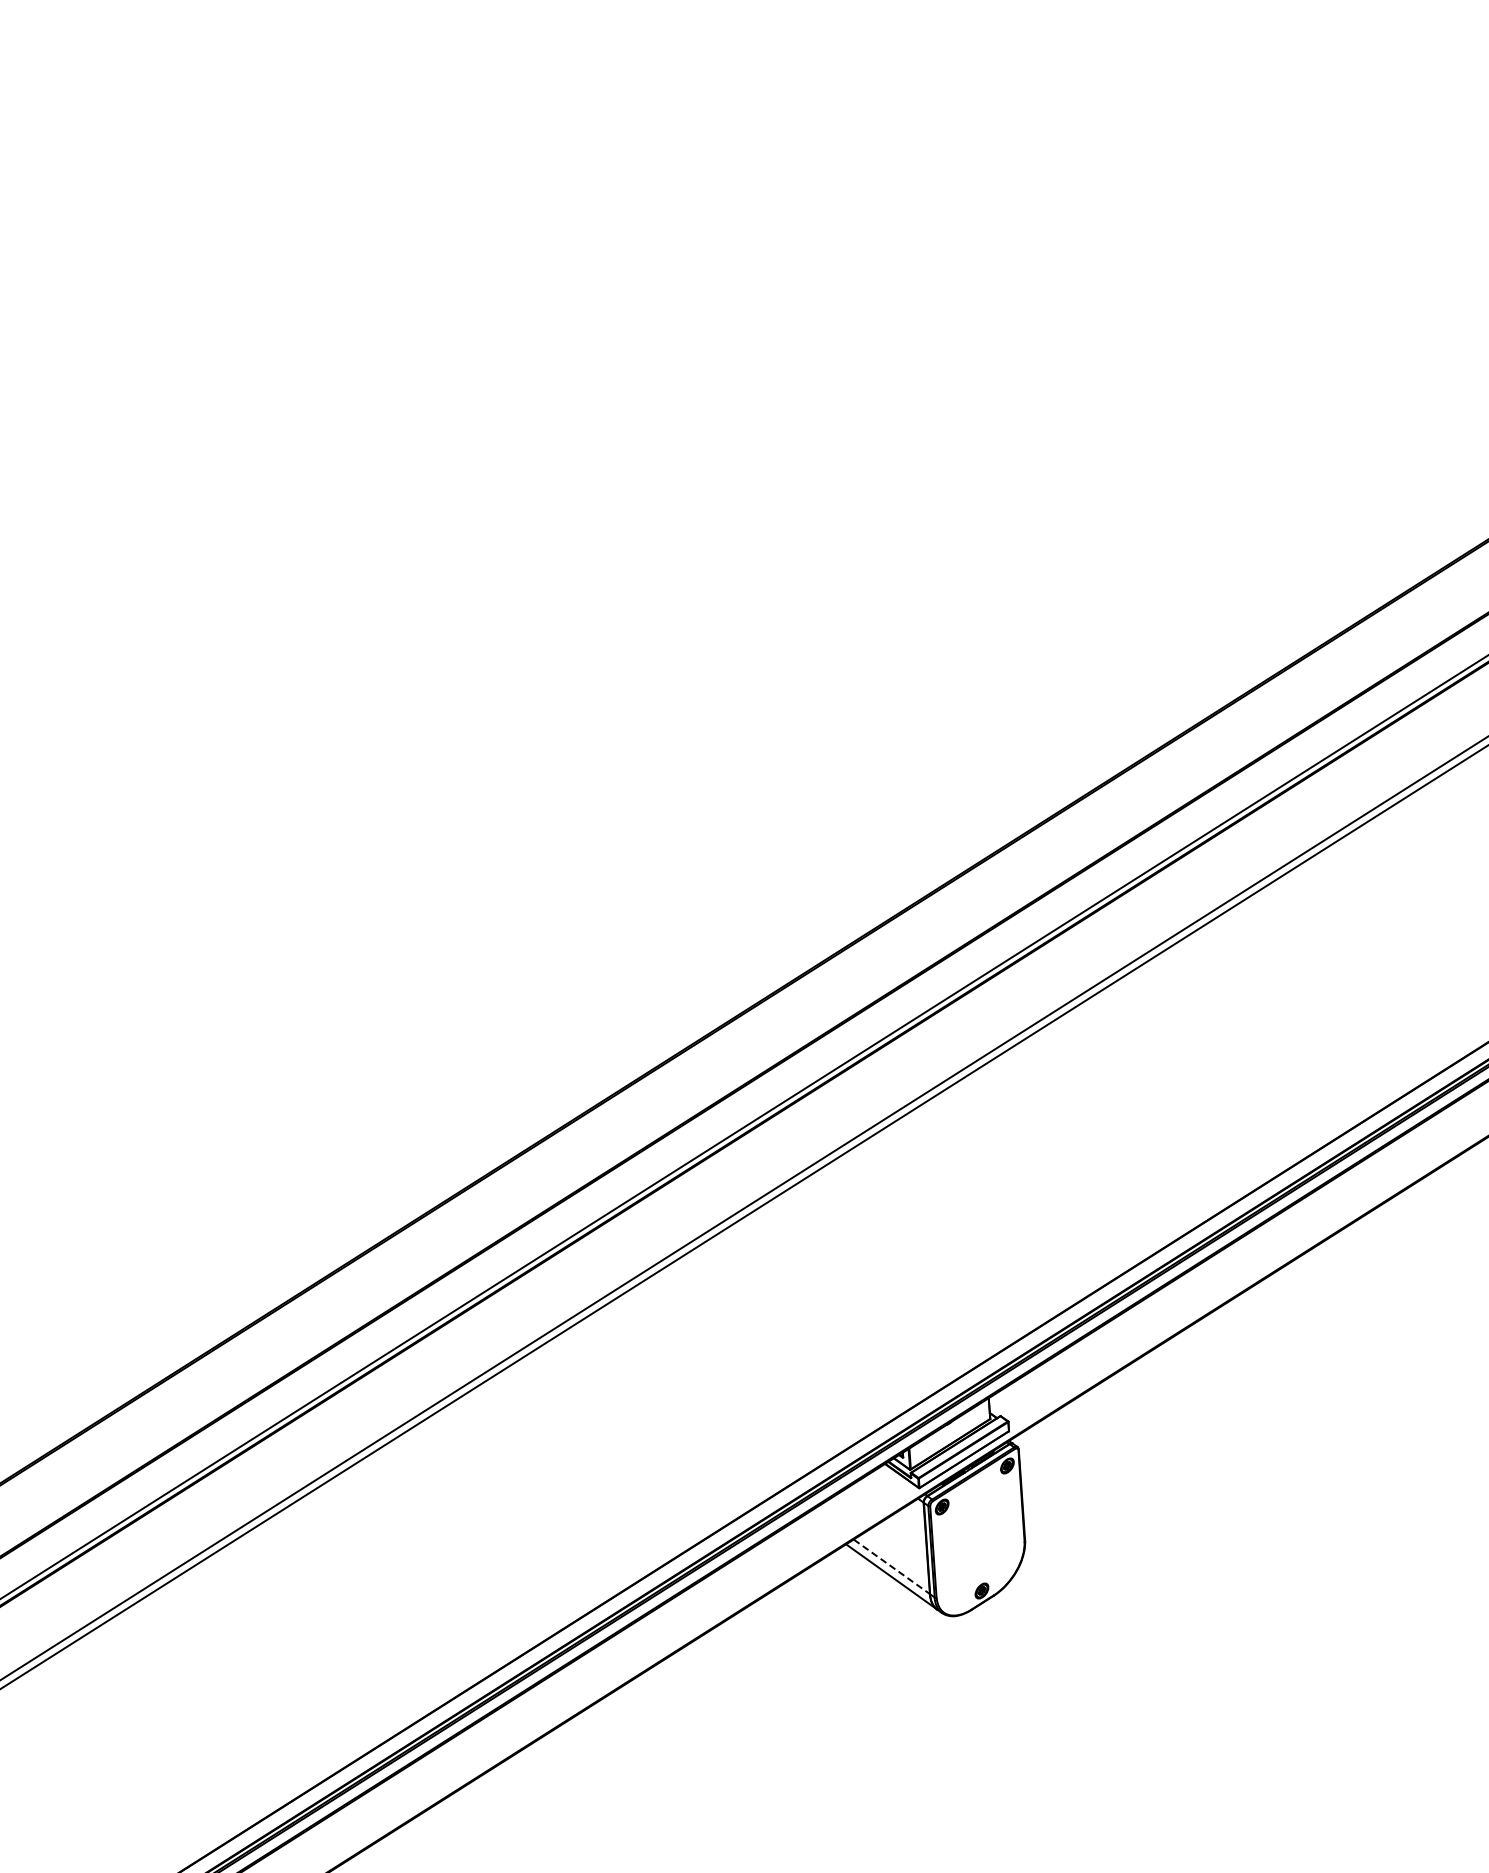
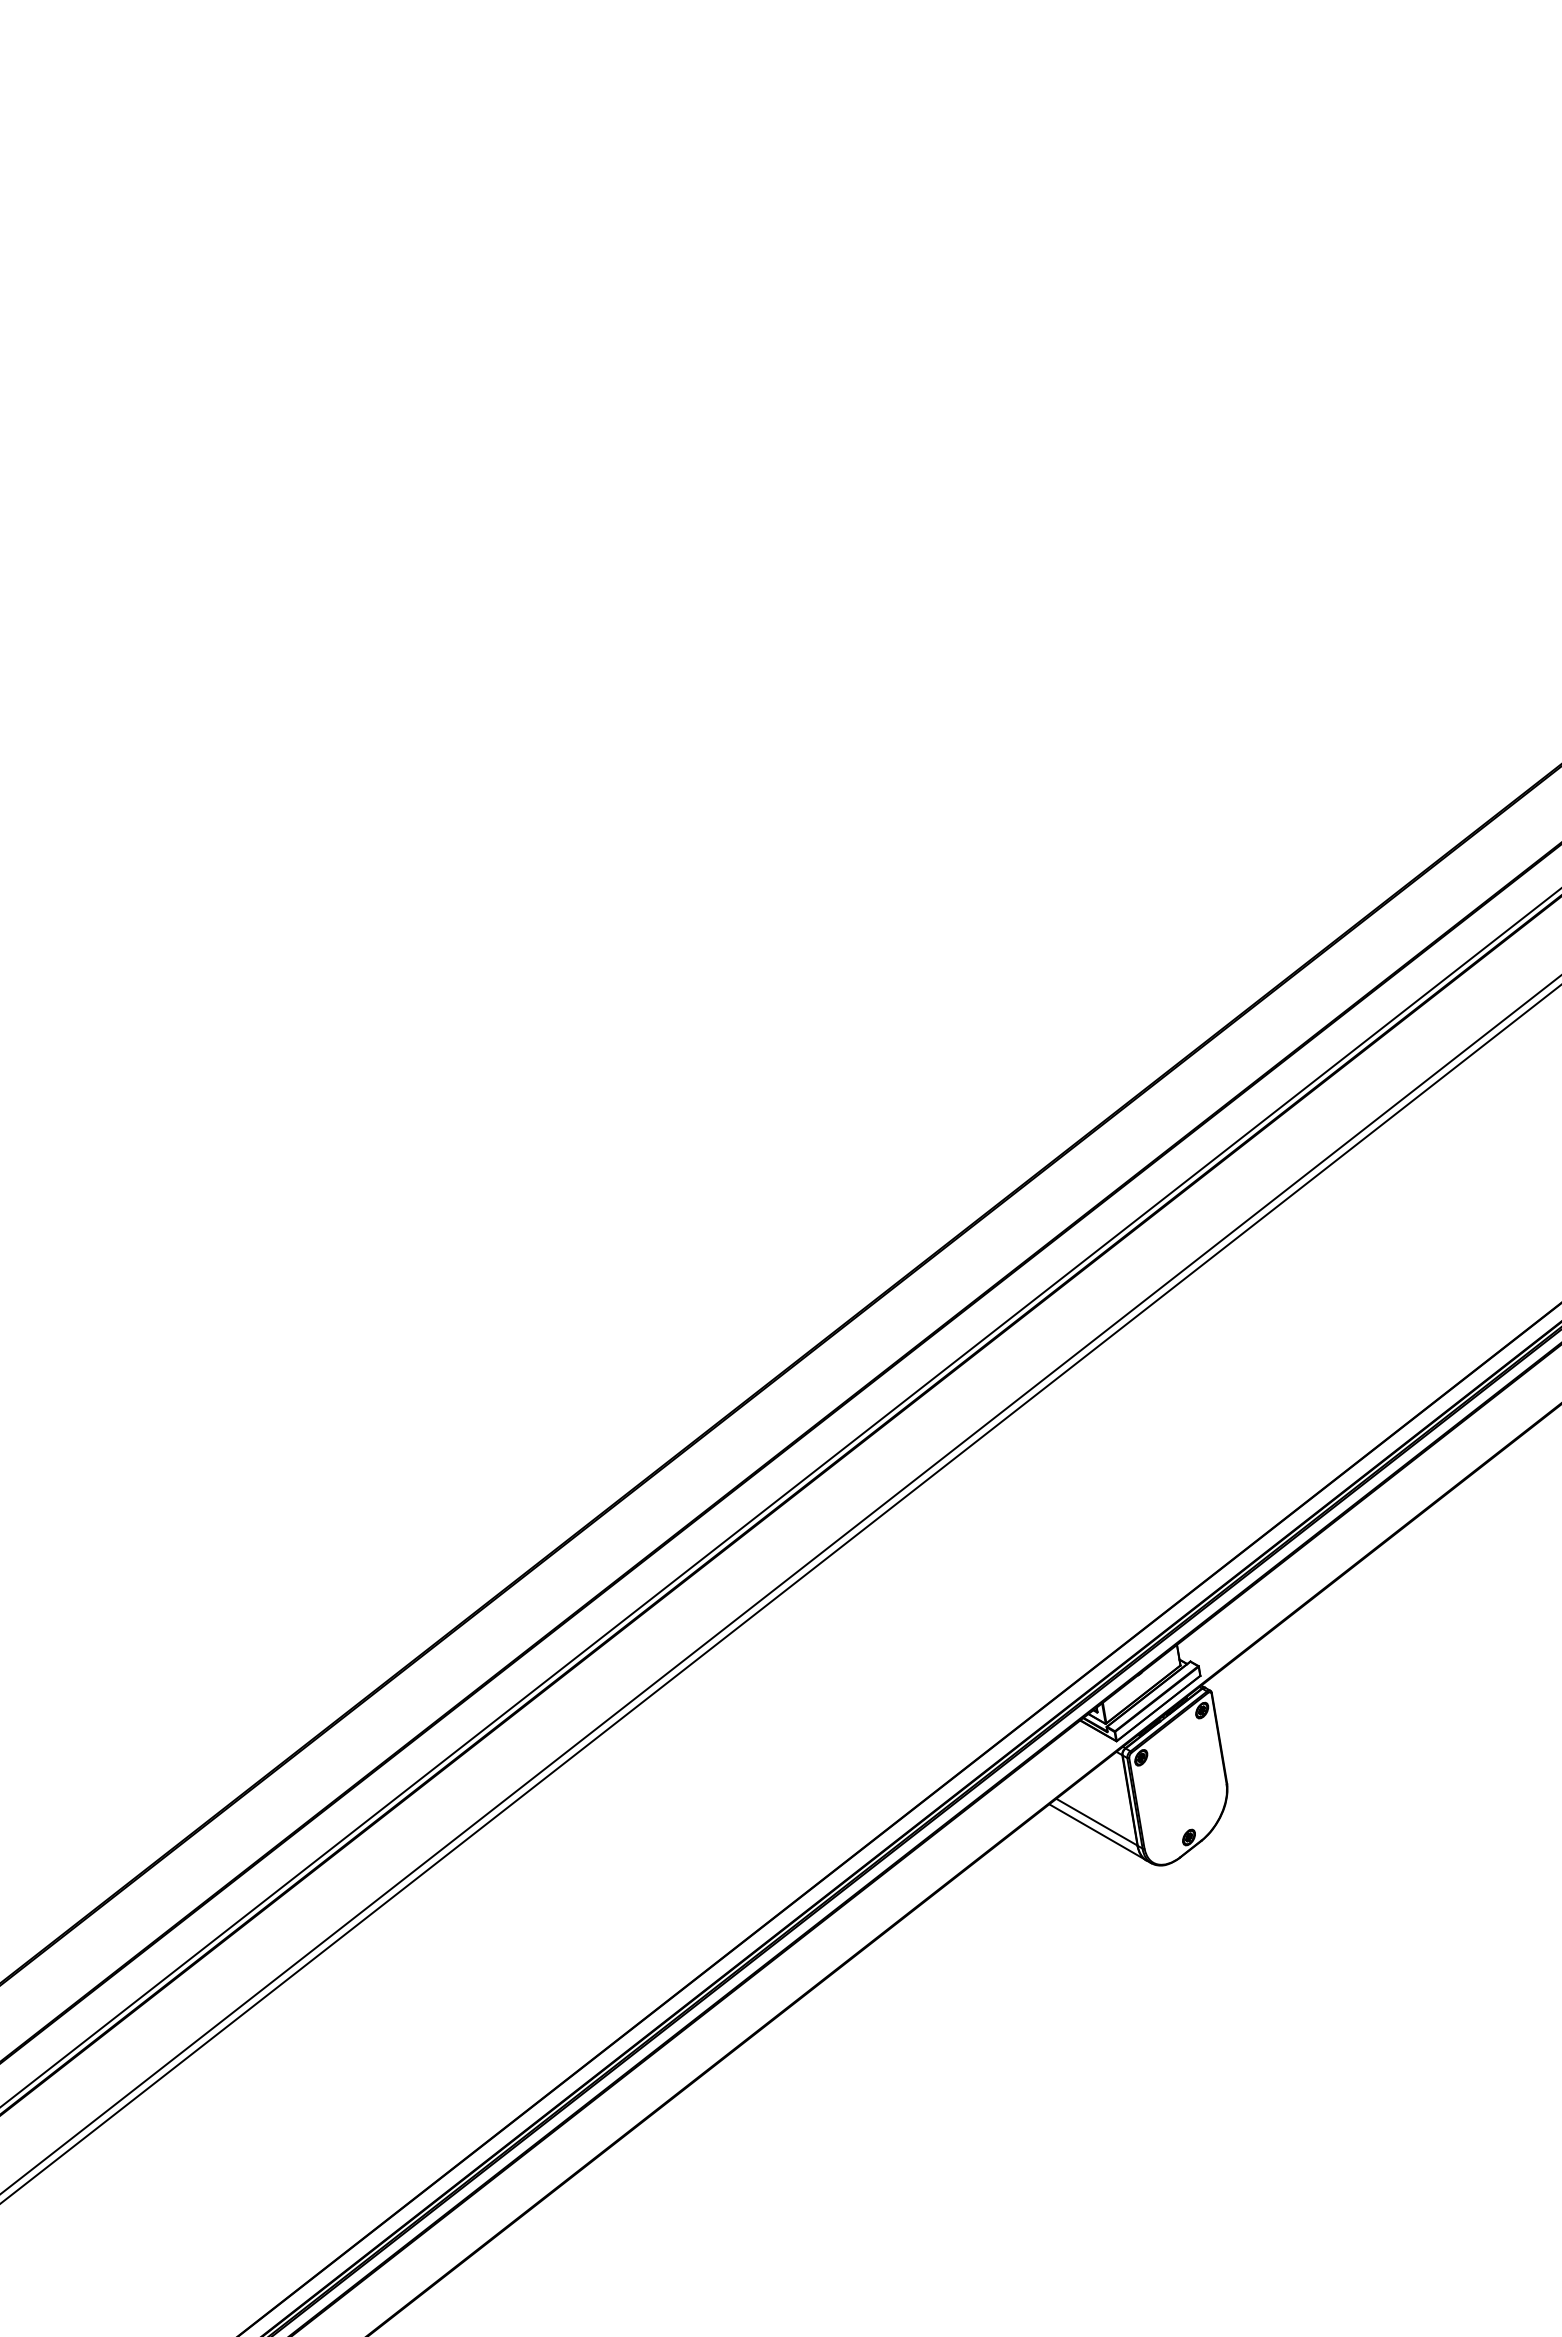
line: (892, 1567) -> (1097, 1822), dashed -> solid

